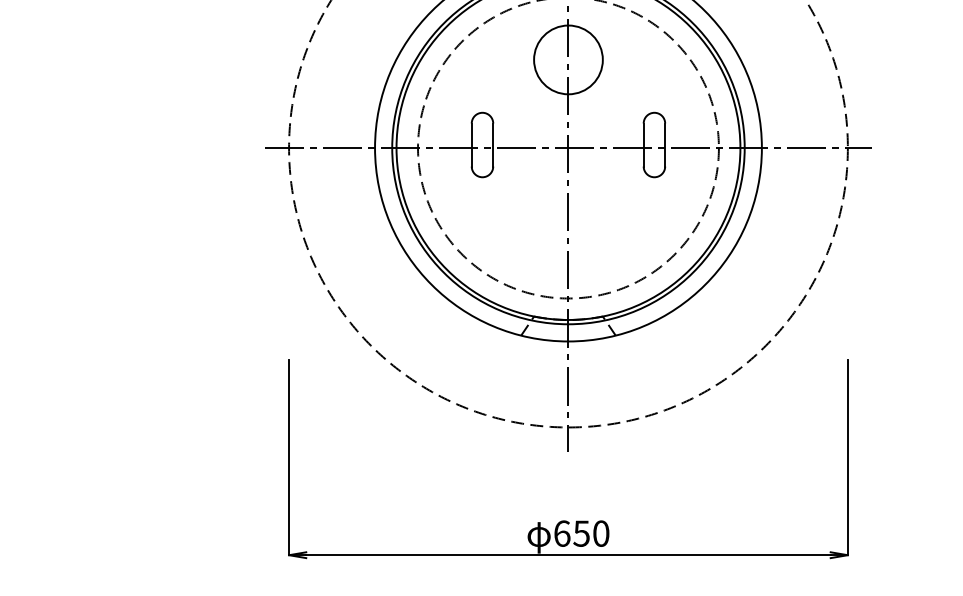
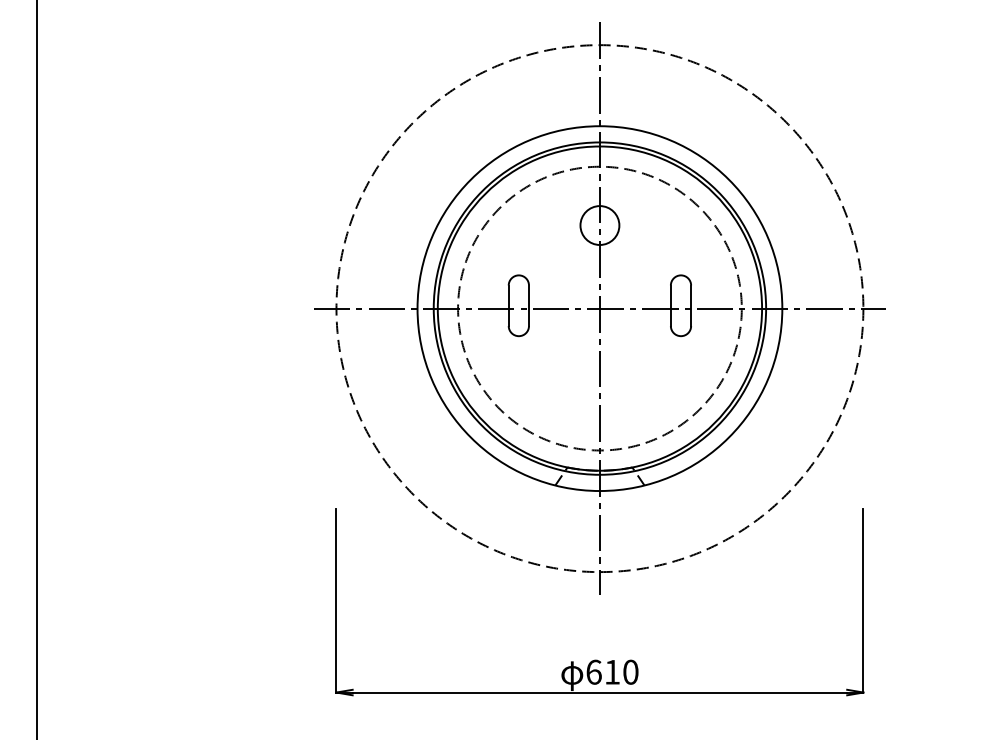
circle: (568, 59) -> (599, 225), size x0.6
text: (580, 533) -> (611, 672), 650 -> 610

